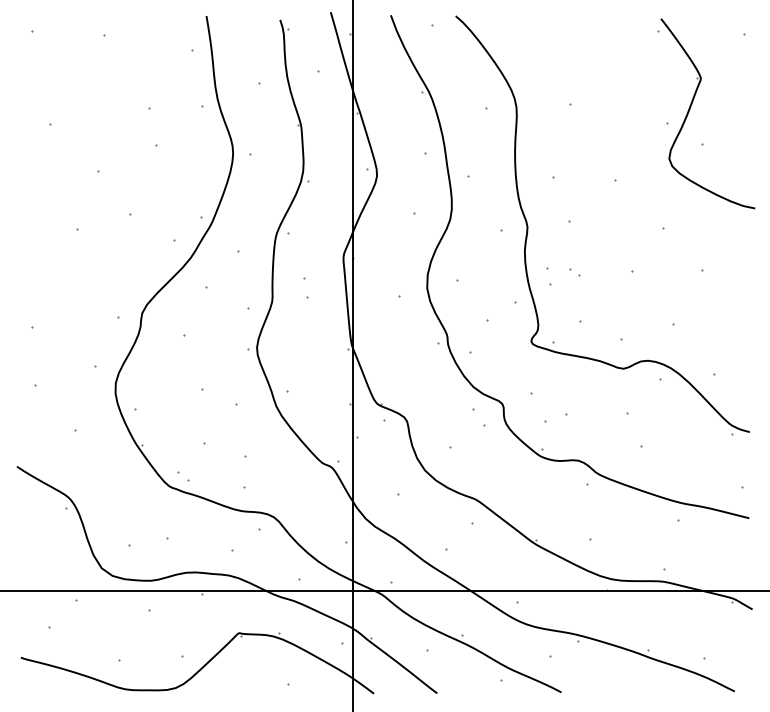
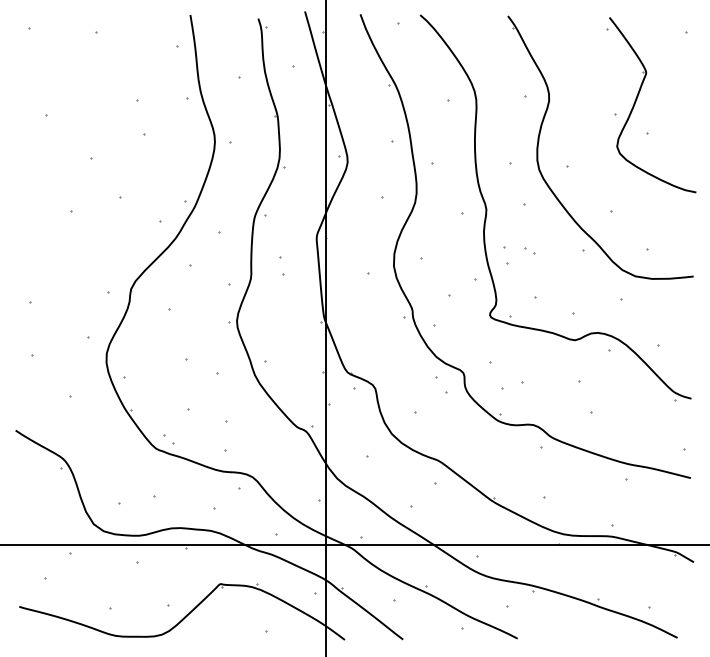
part: (586, 144) -> (540, 133), added

